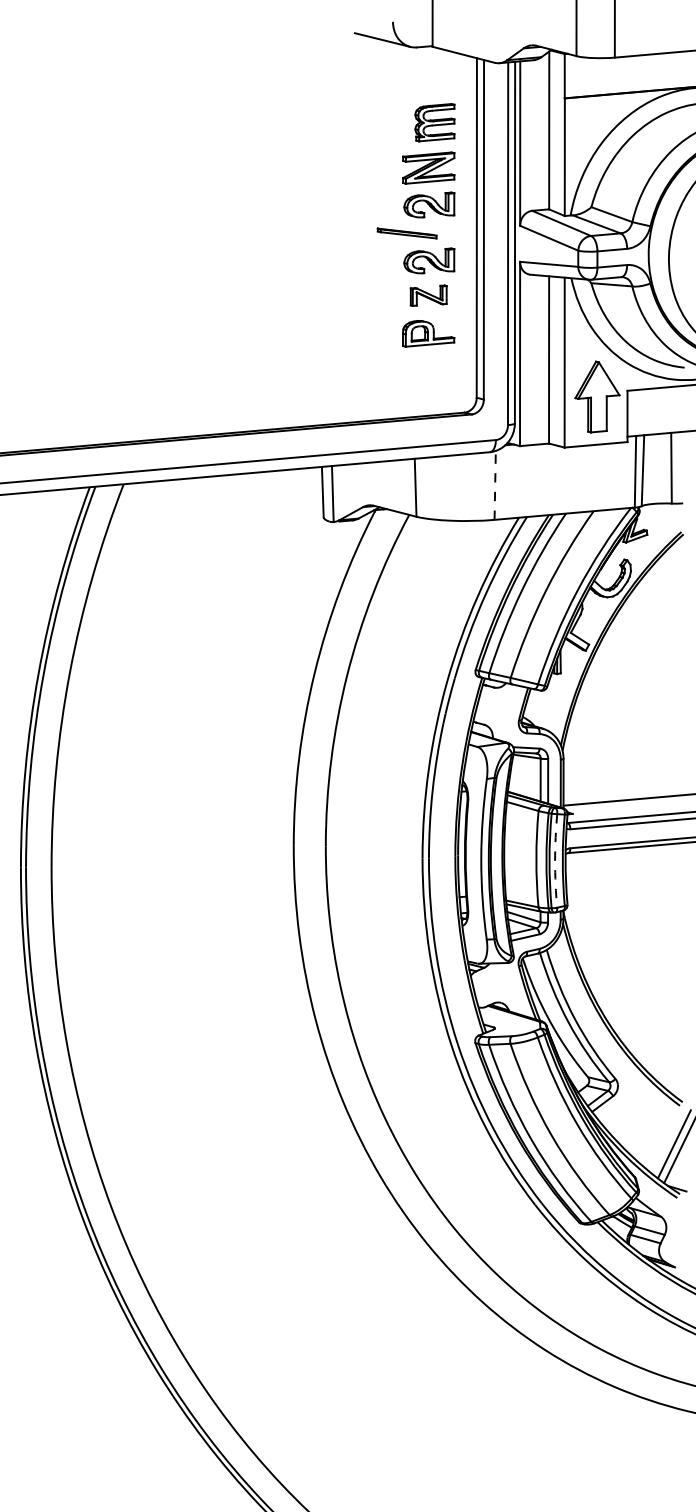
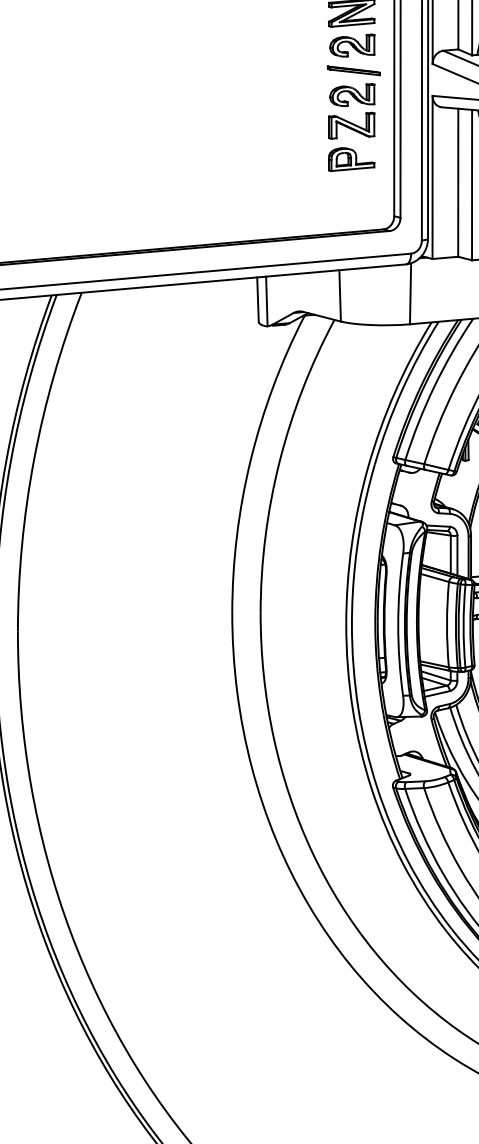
part: (406, 233) -> (353, 70), moved
part: (428, 295) -> (351, 125), size x1.43
line: (495, 484) -> (410, 292), dashed -> solid
arc: (555, 860) -> (463, 625), dashed -> solid

